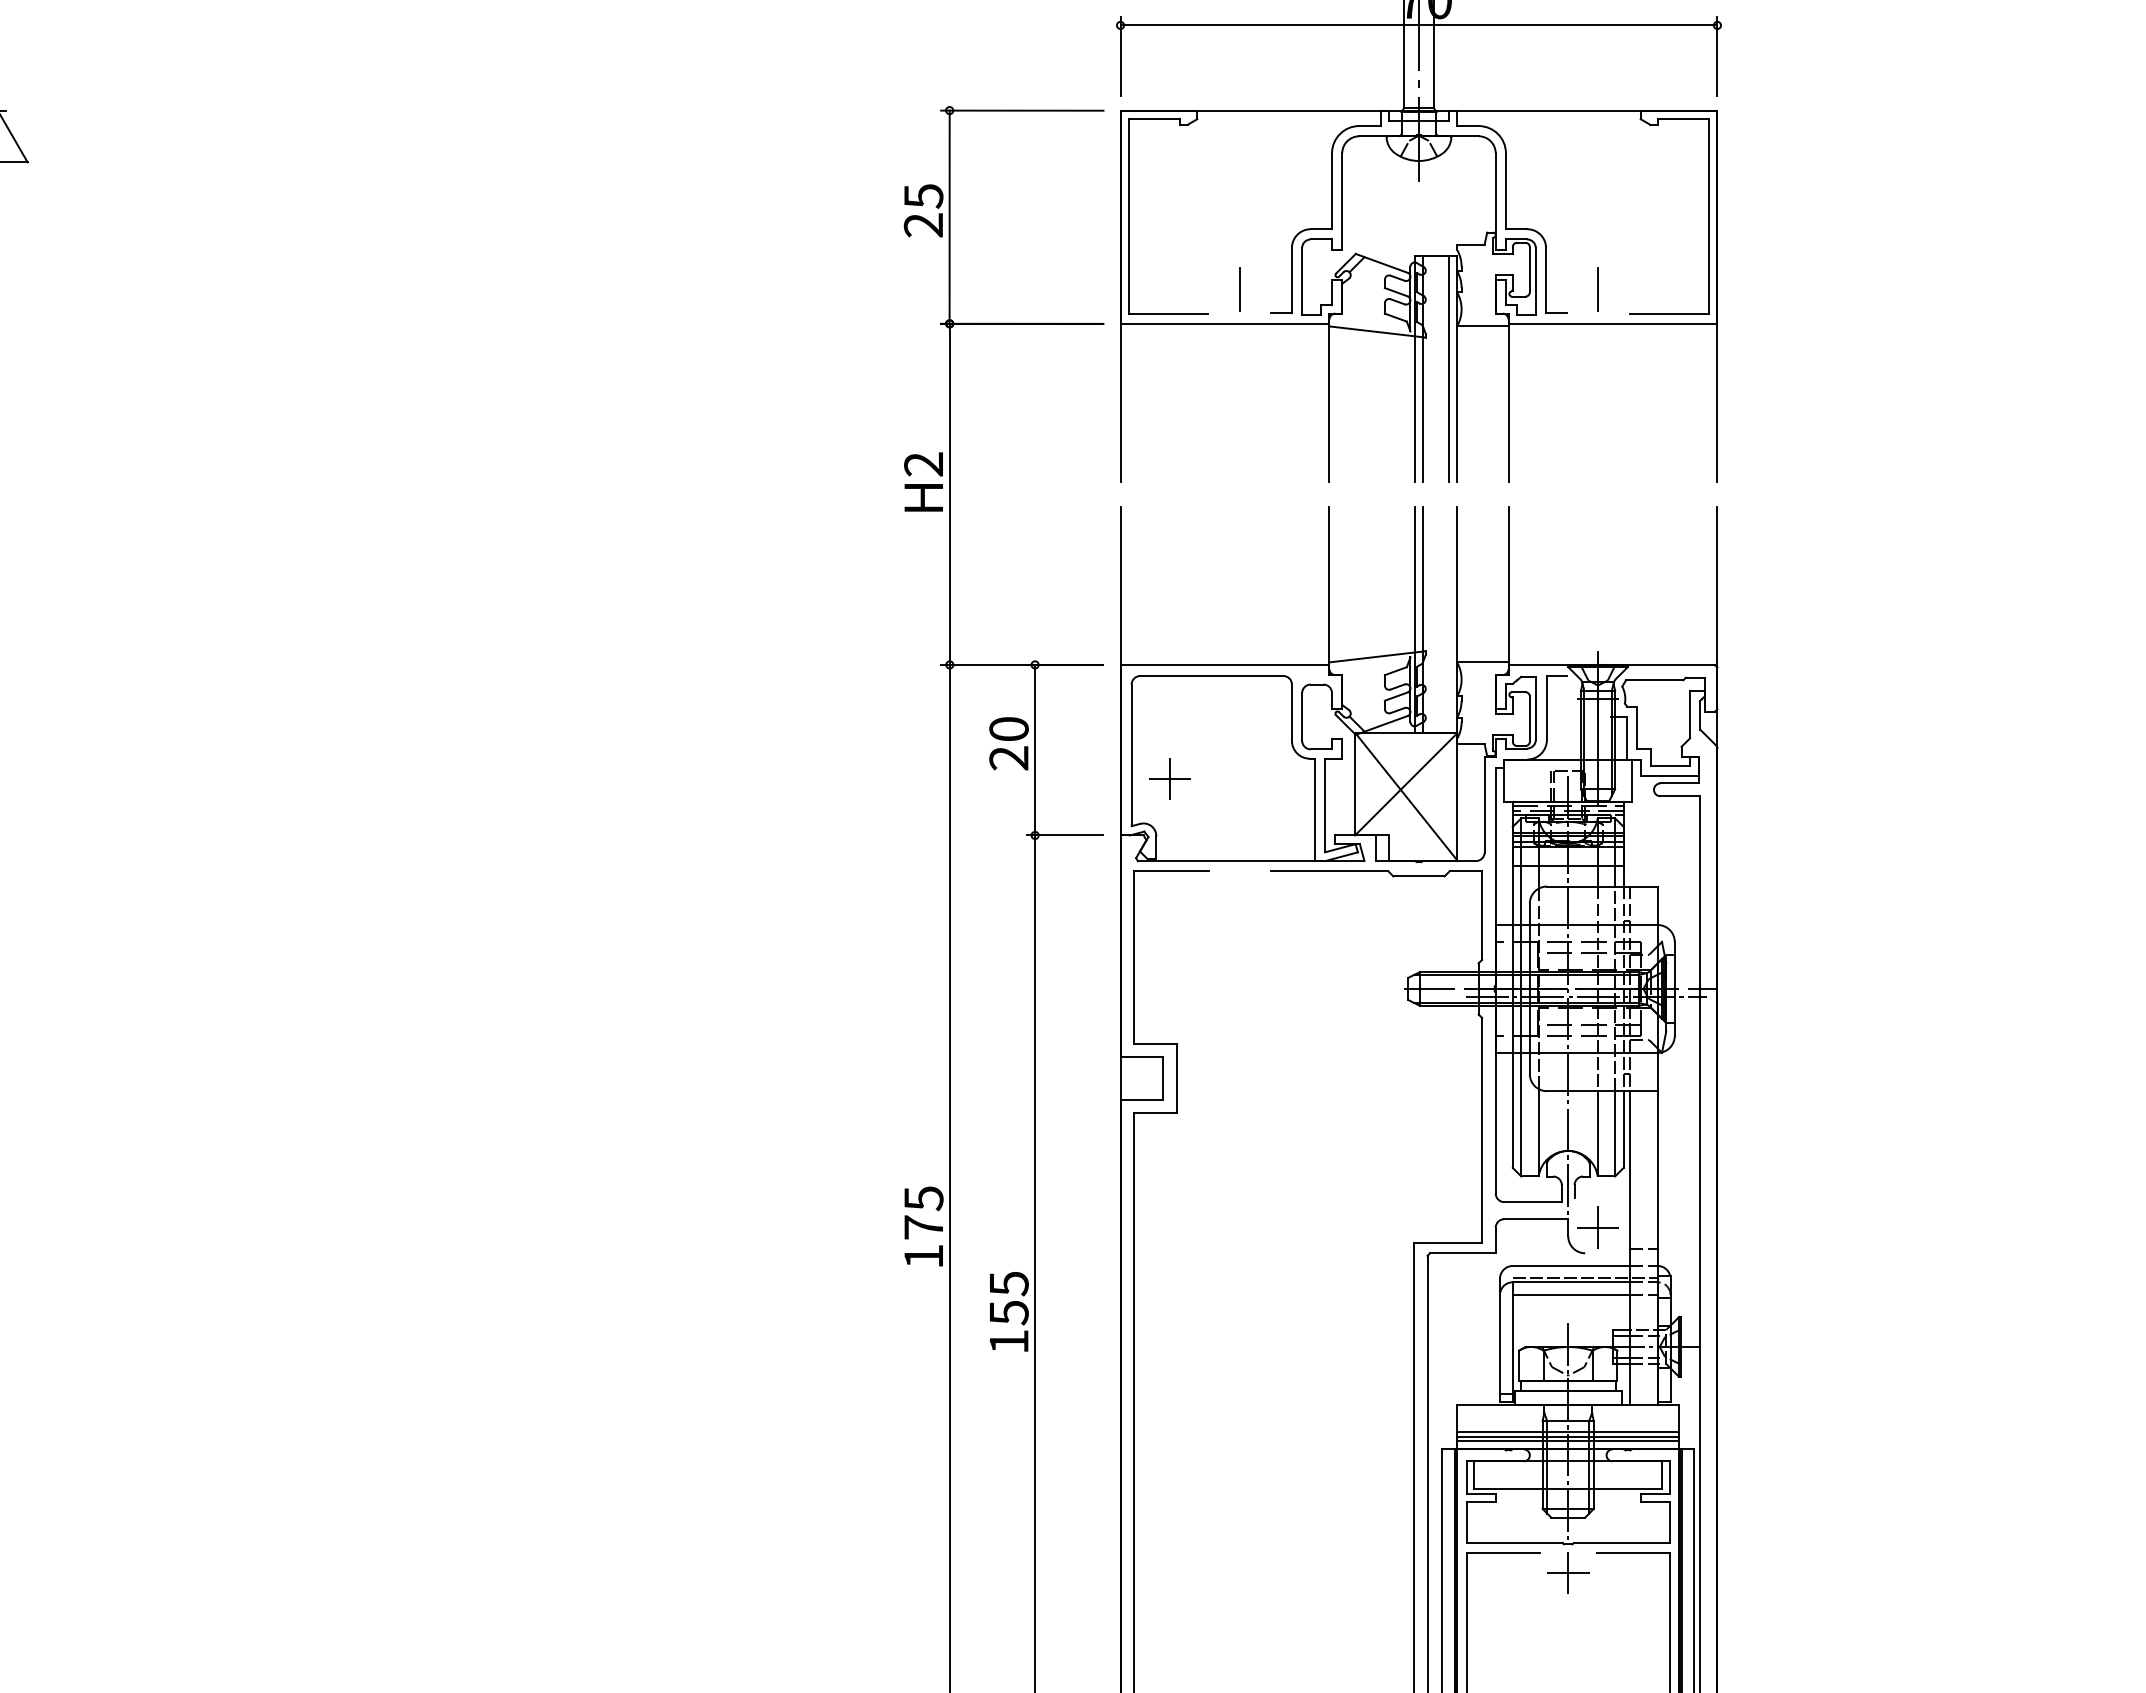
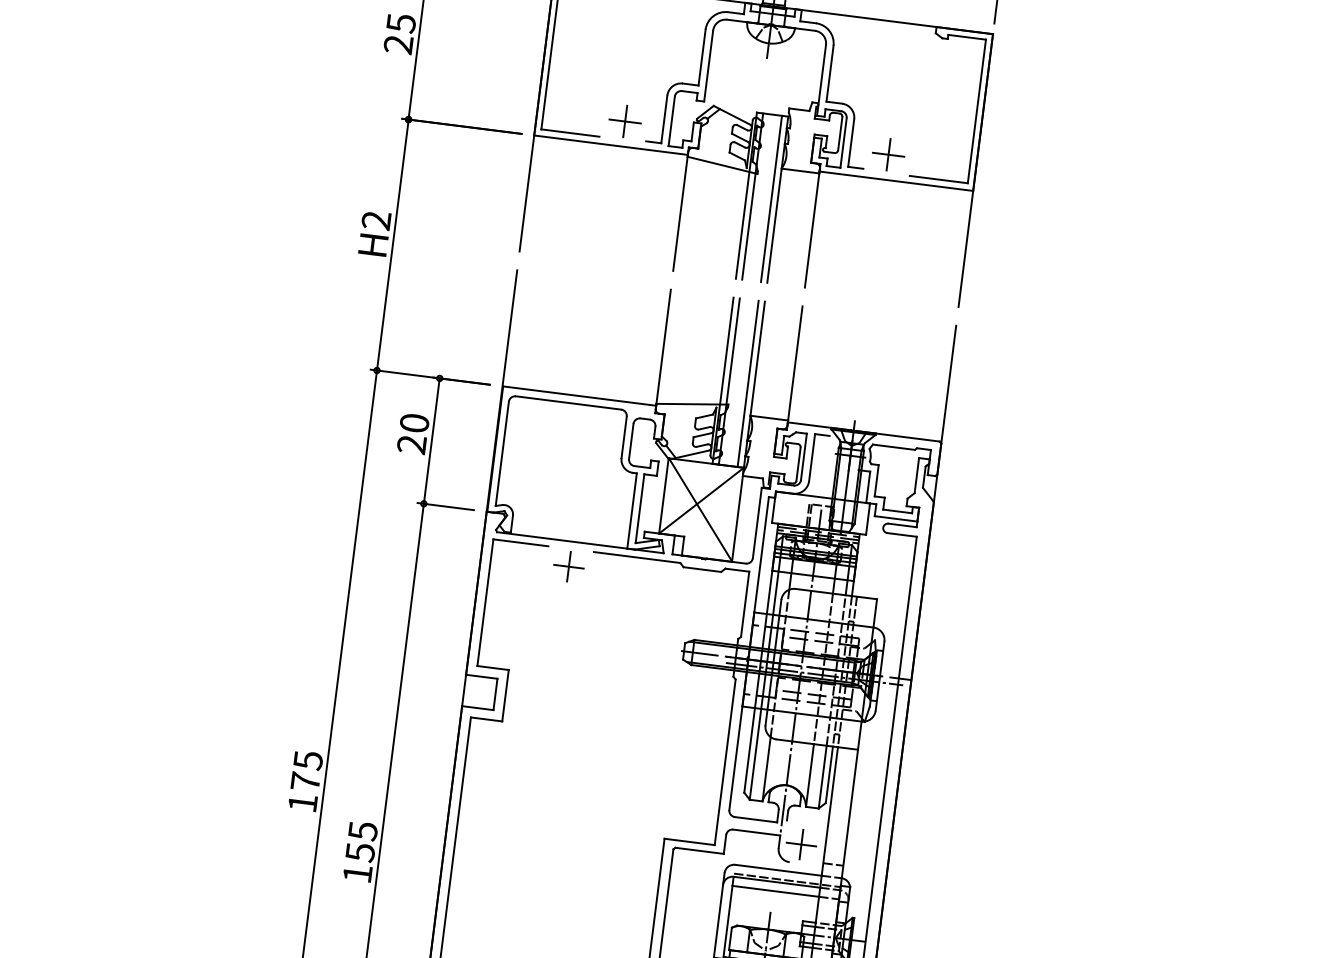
line: (1239, 289) -> (624, 121), added
line: (1597, 289) -> (888, 154), added
line: (1448, 620) -> (747, 384), added
part: (1169, 778) -> (568, 566), moved

